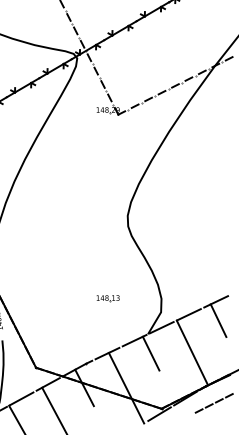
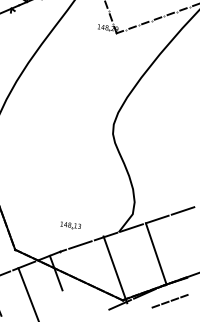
part: (107, 298) -> (70, 225), moved
line: (218, 320) -> (183, 227), removed
line: (150, 353) -> (118, 249), removed
line: (126, 387) -> (115, 269), moved

